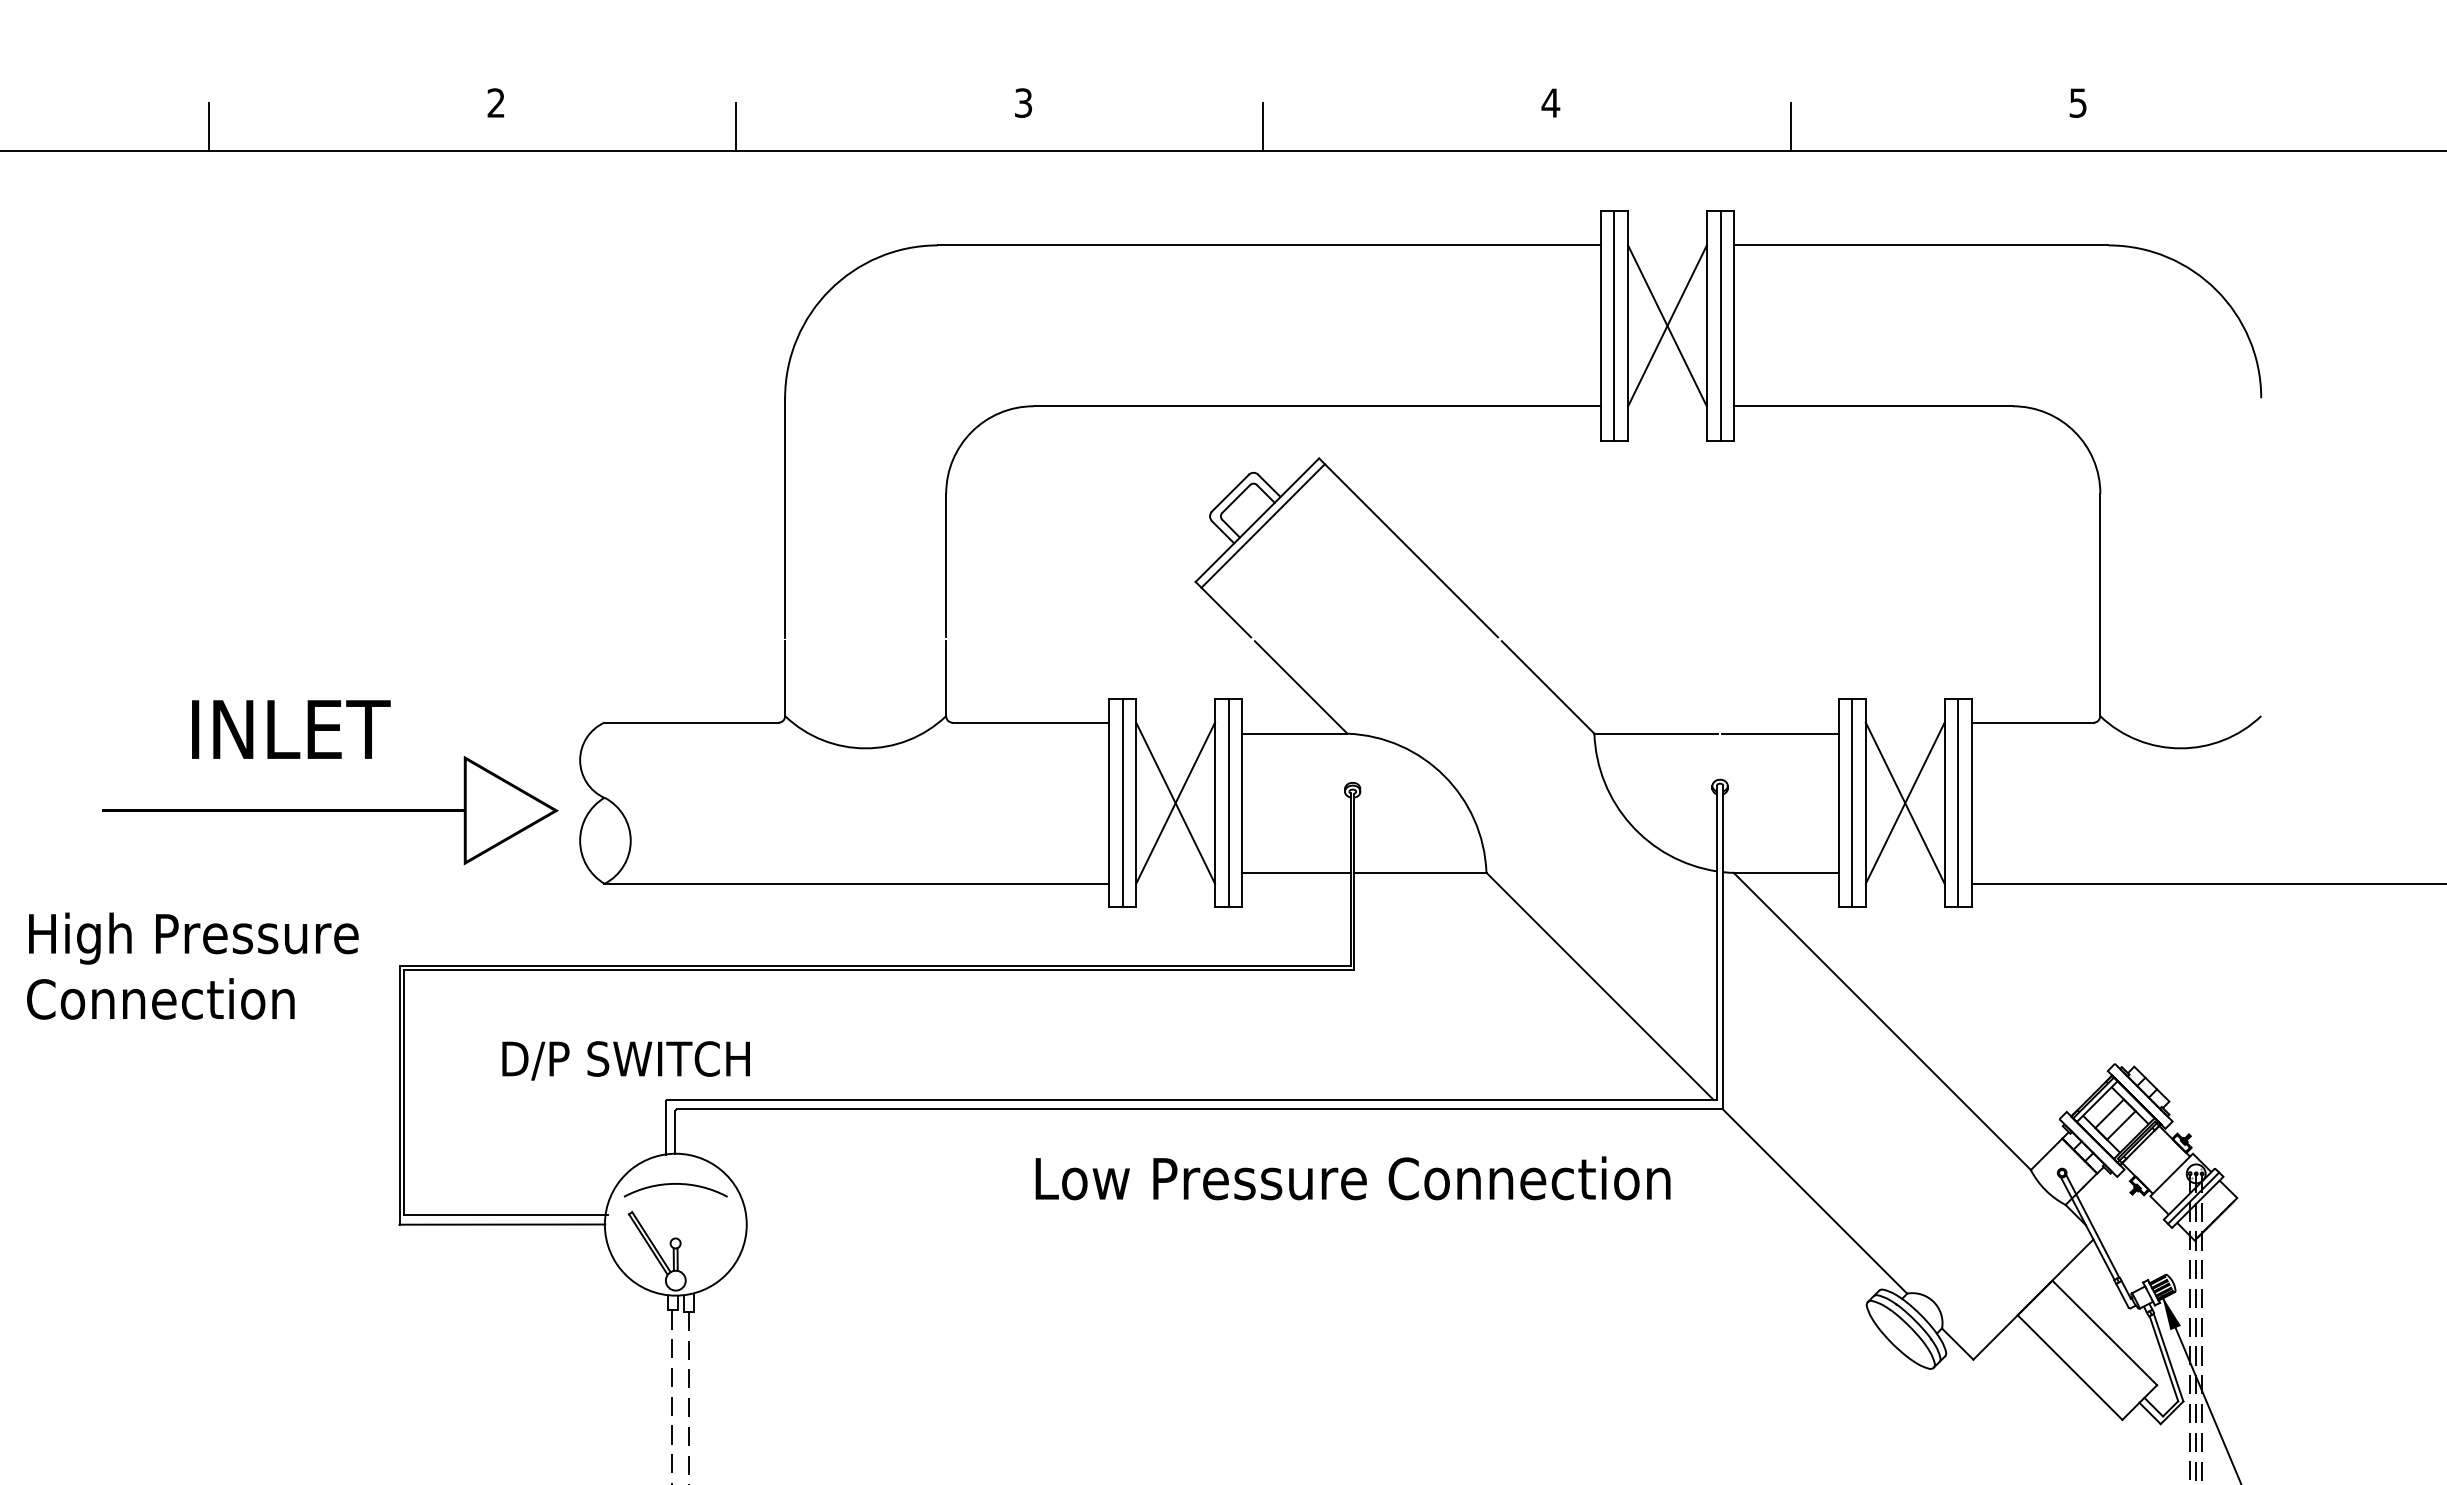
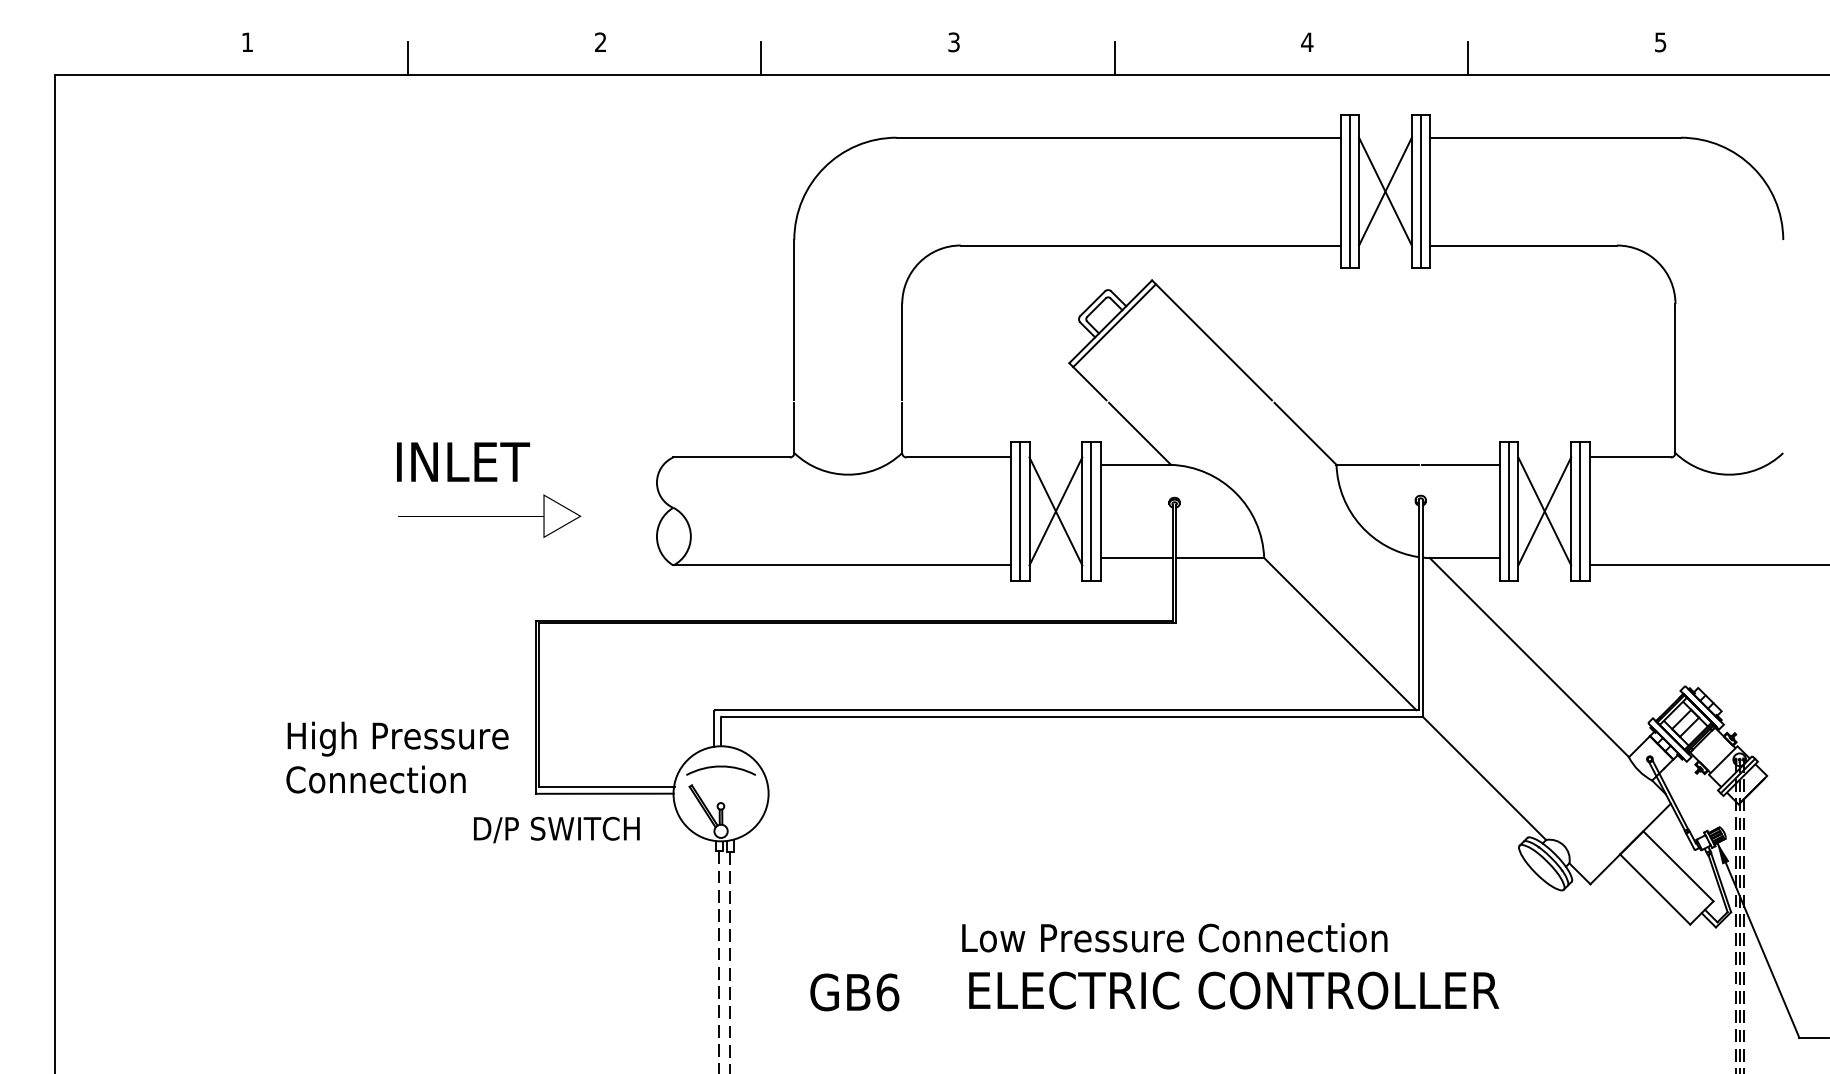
part: (330, 809) -> (489, 515), size x0.6
text: (192, 966) -> (397, 757), moved
text: (625, 1060) -> (556, 829), moved
text: (1352, 1177) -> (1174, 937), moved

